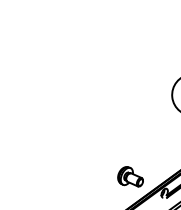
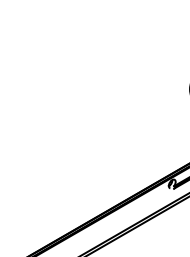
part: (130, 177) -> (139, 164), removed

